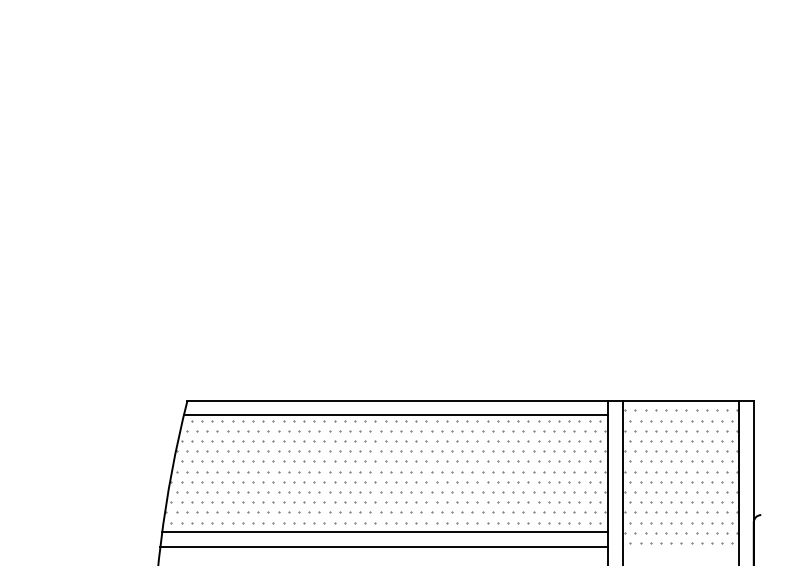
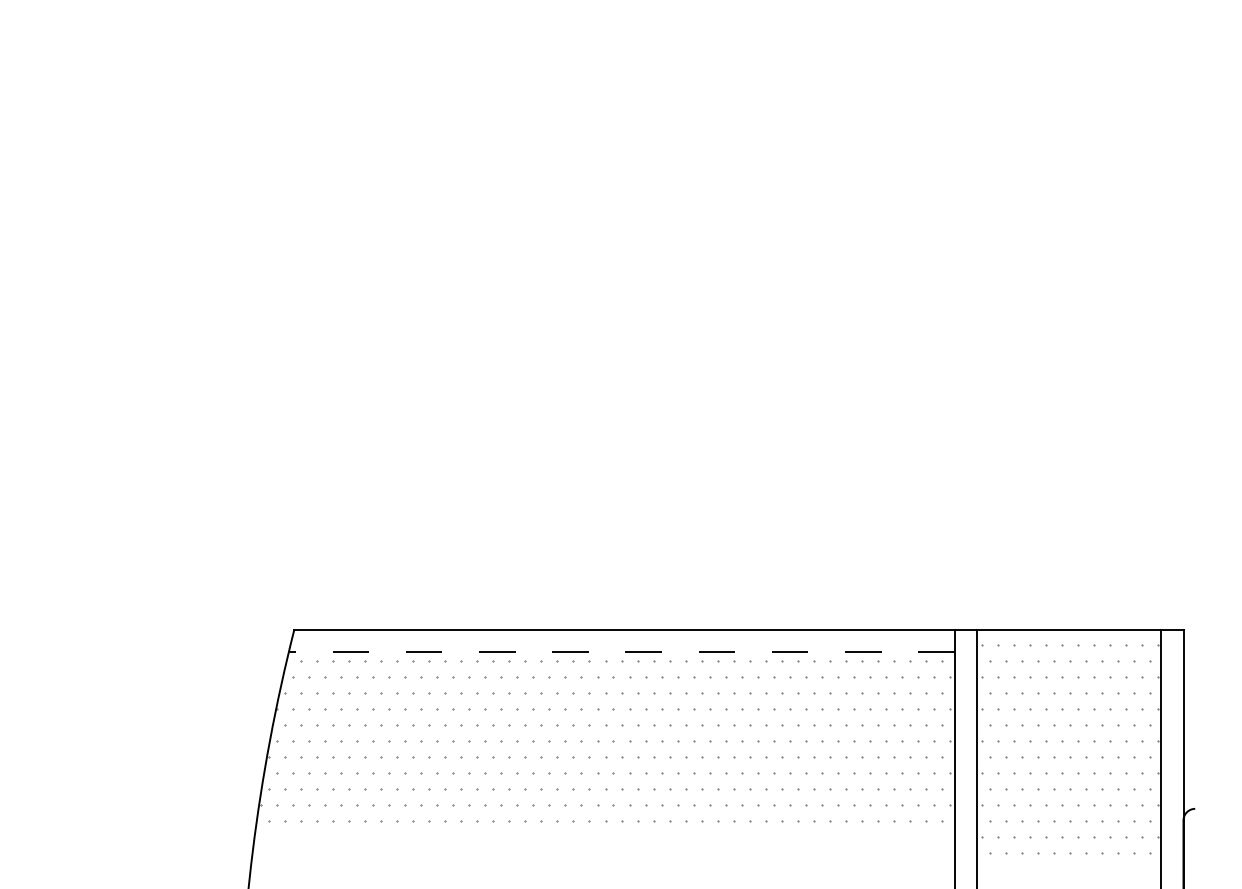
line: (395, 415) -> (621, 652), solid -> dashed
line: (385, 532) -> (605, 836), removed
line: (384, 546) -> (603, 858), removed

